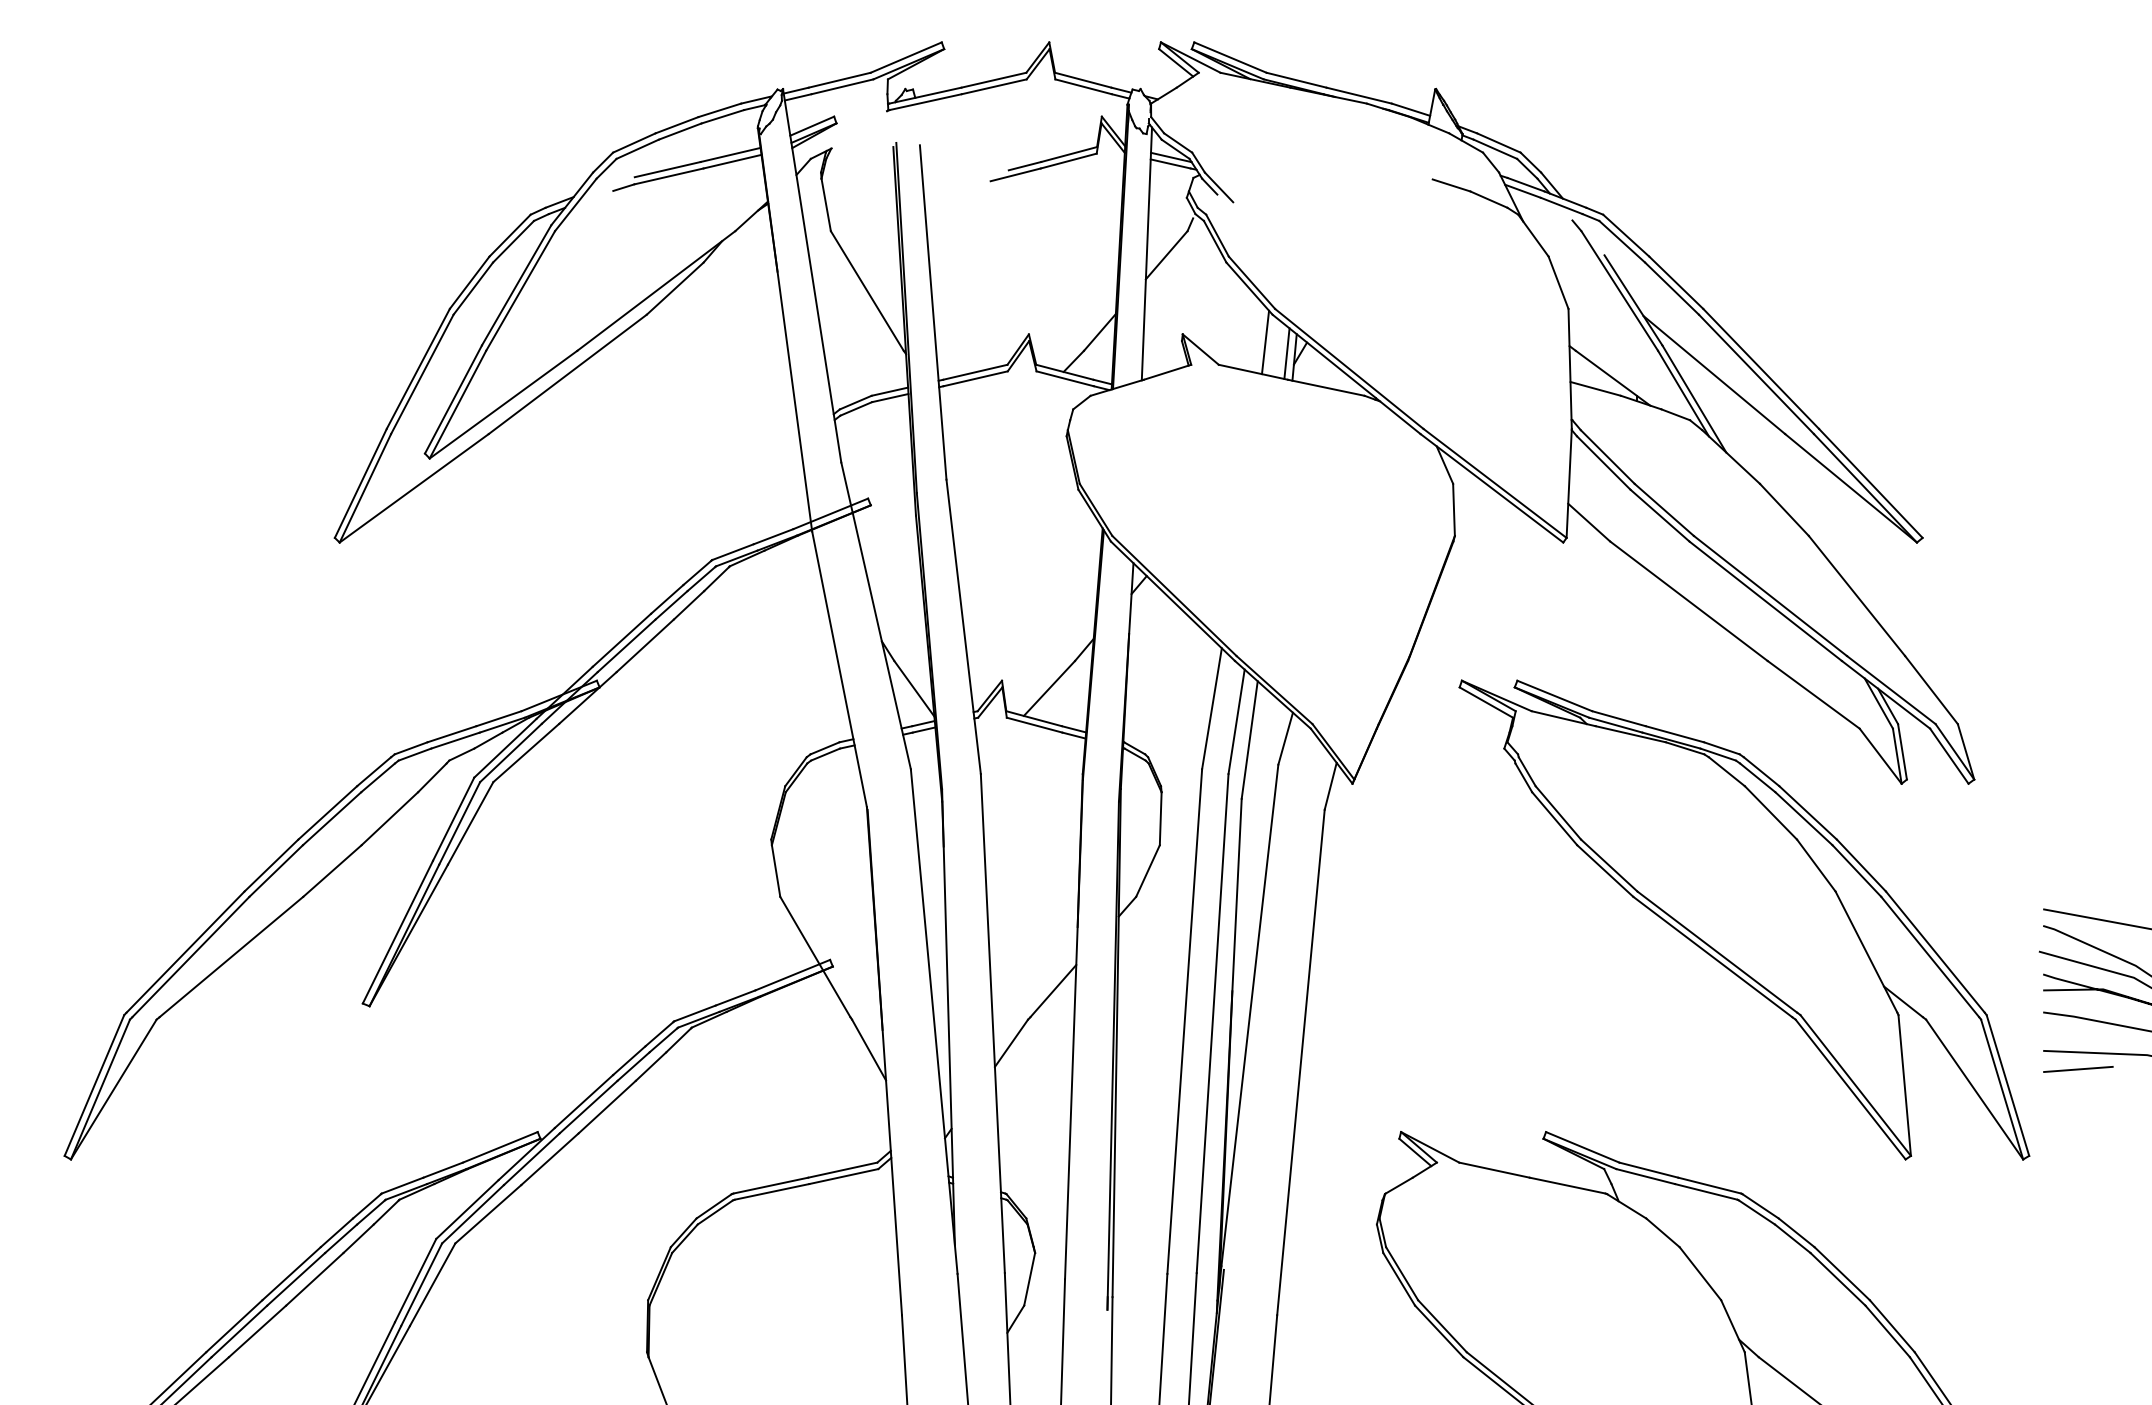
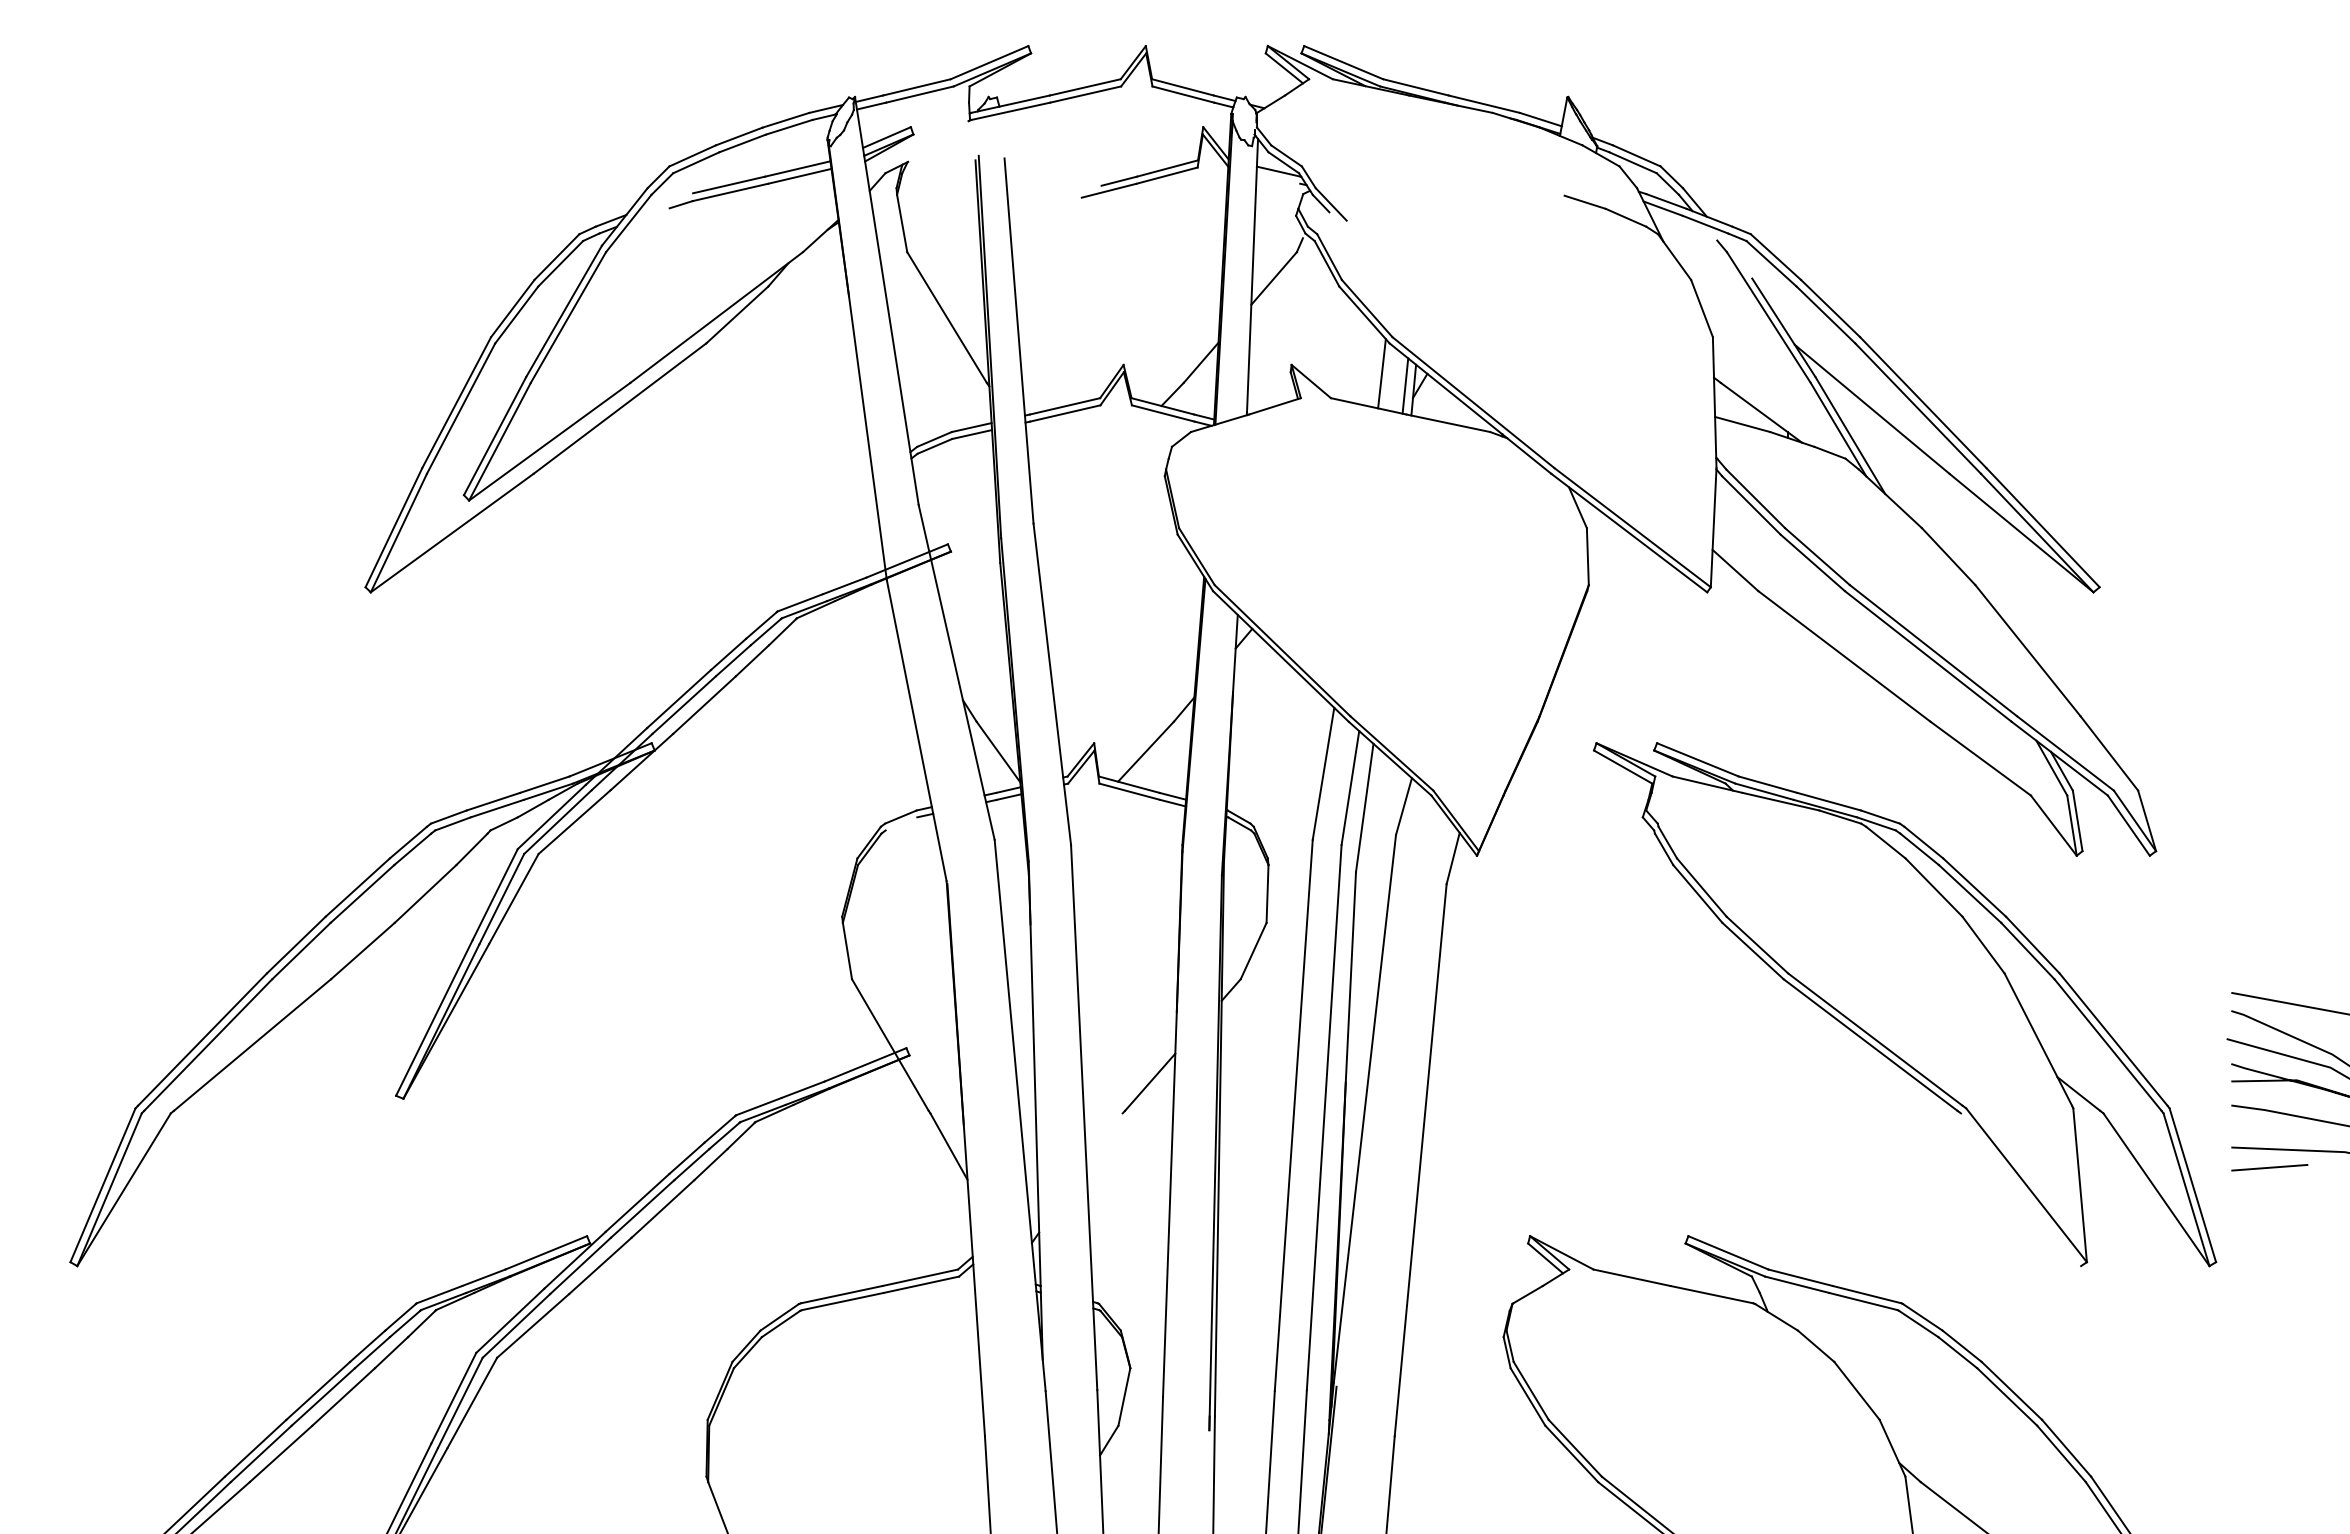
line: (1170, 163) -> (1278, 178), removed
line: (825, 754) -> (901, 823), removed
line: (1011, 1043) -> (1104, 1139), removed
line: (1850, 1089) -> (2020, 1189), removed

